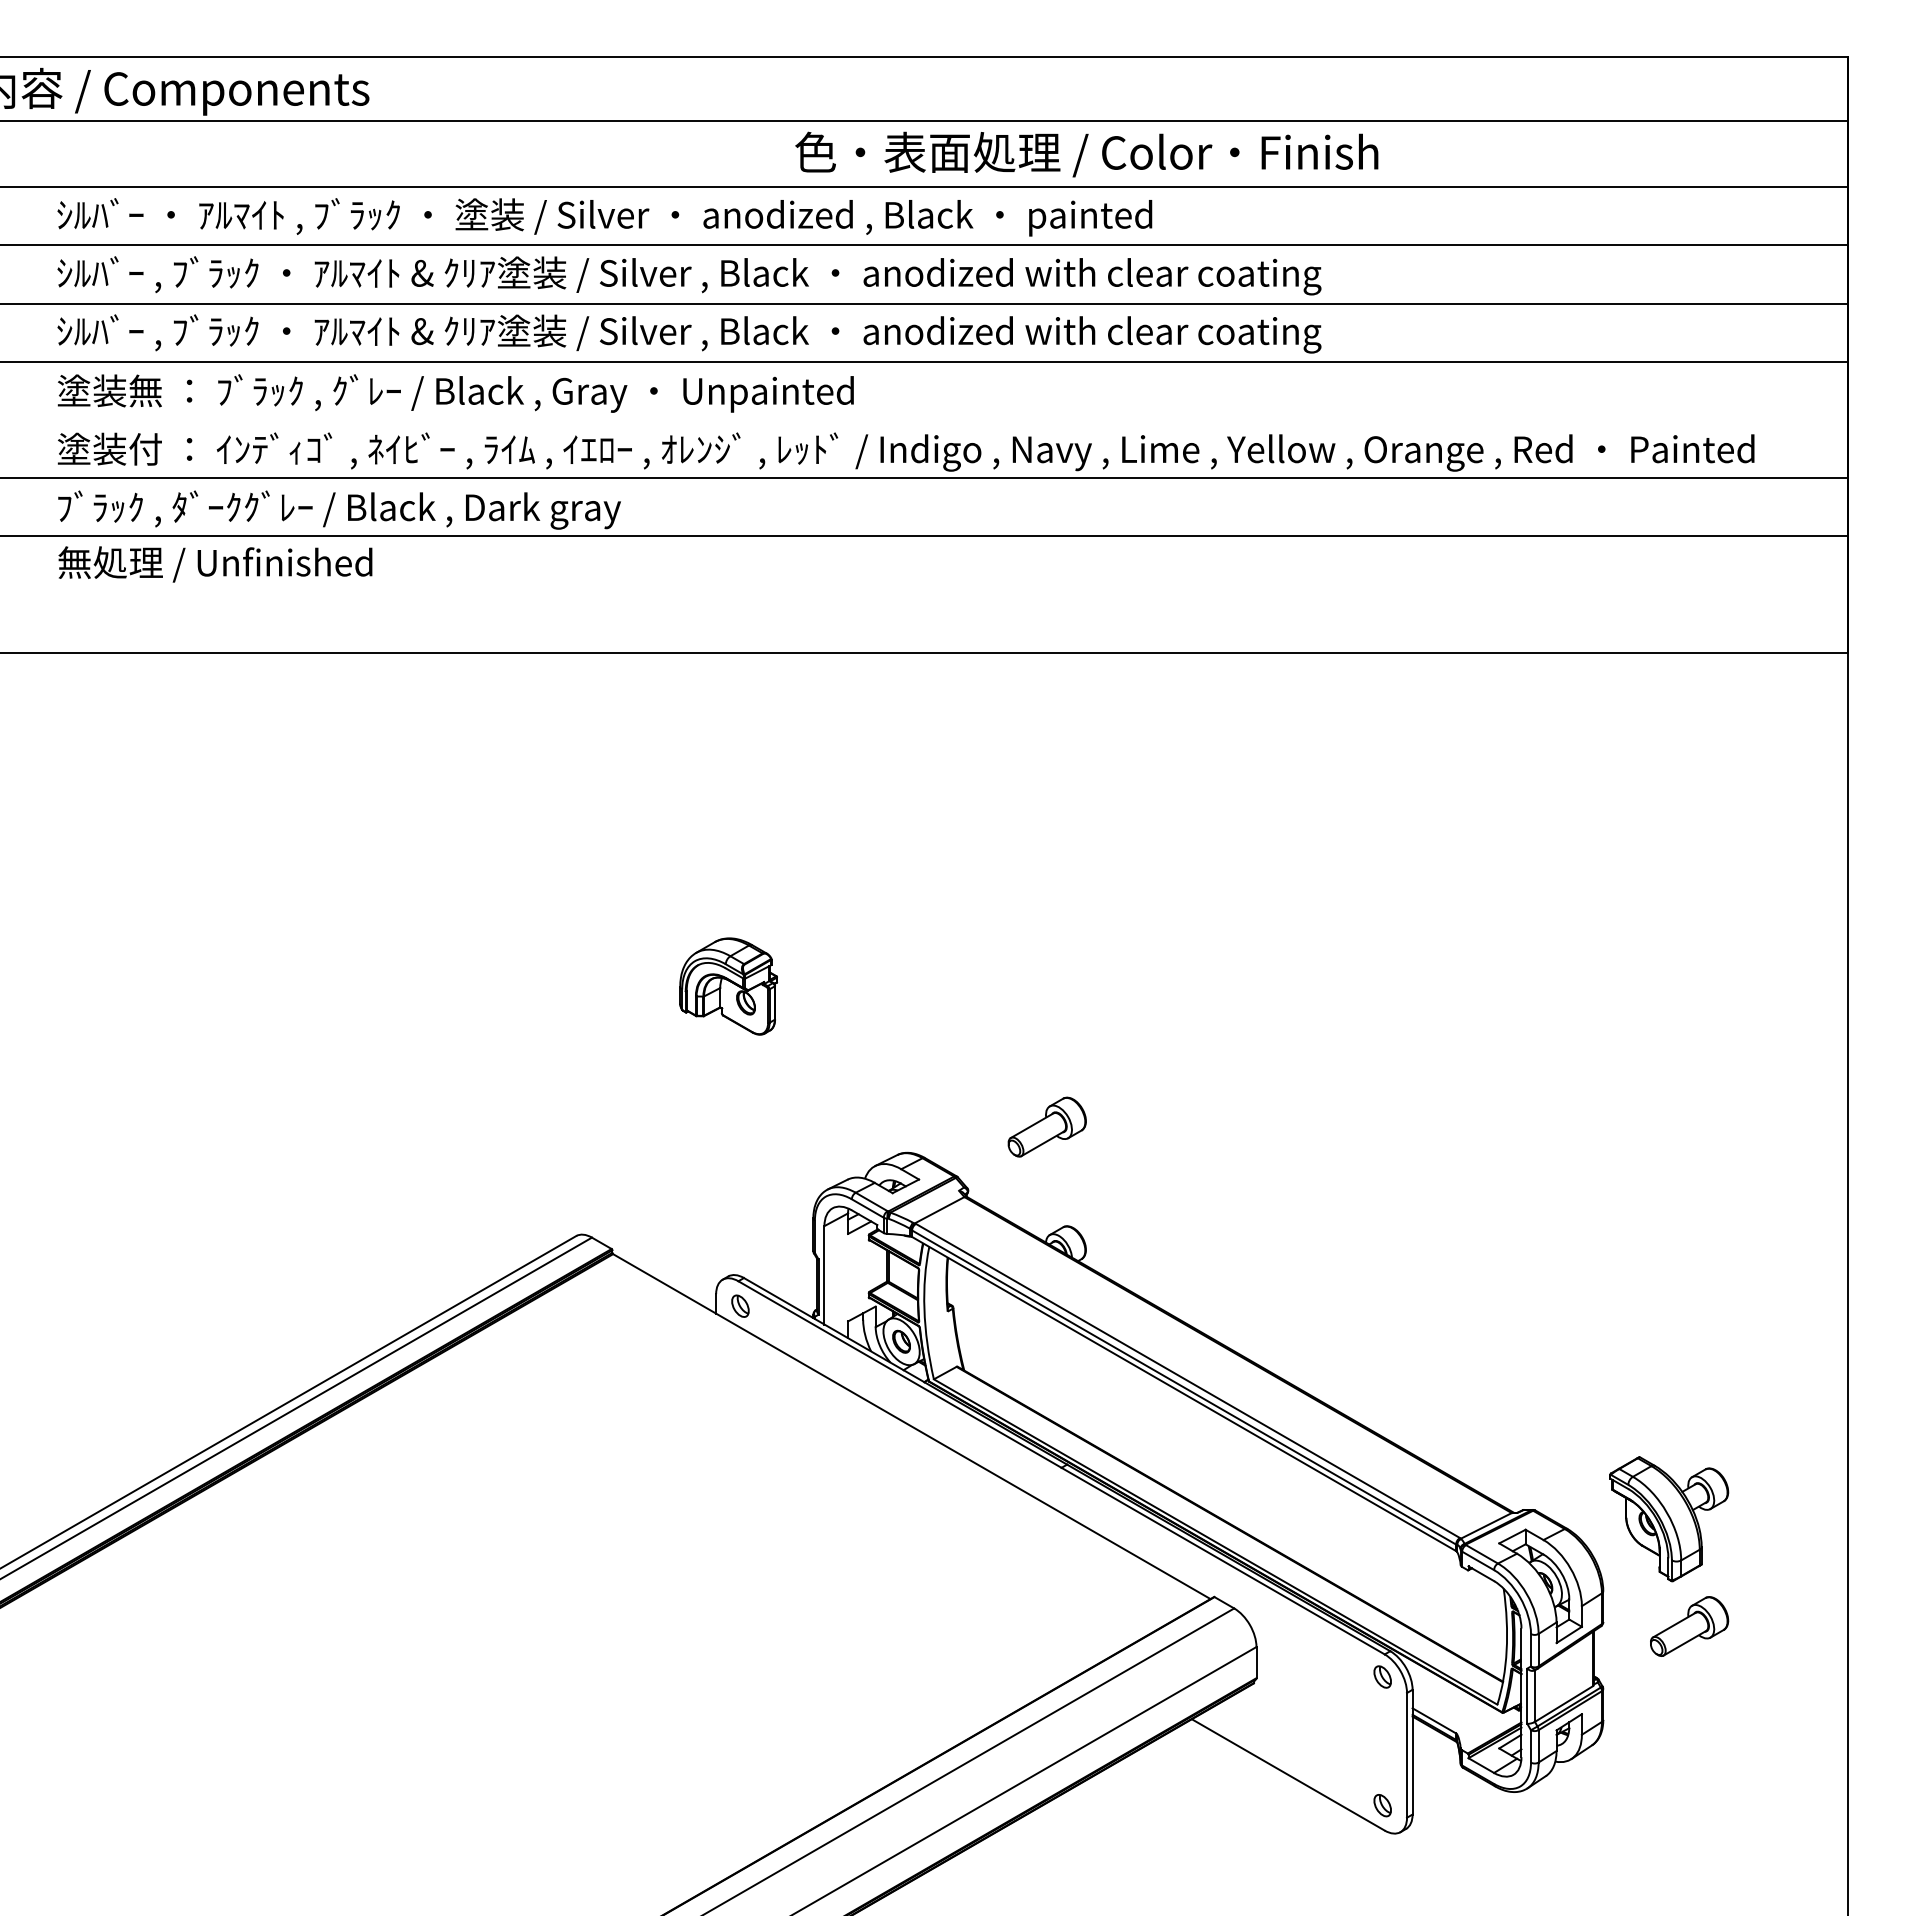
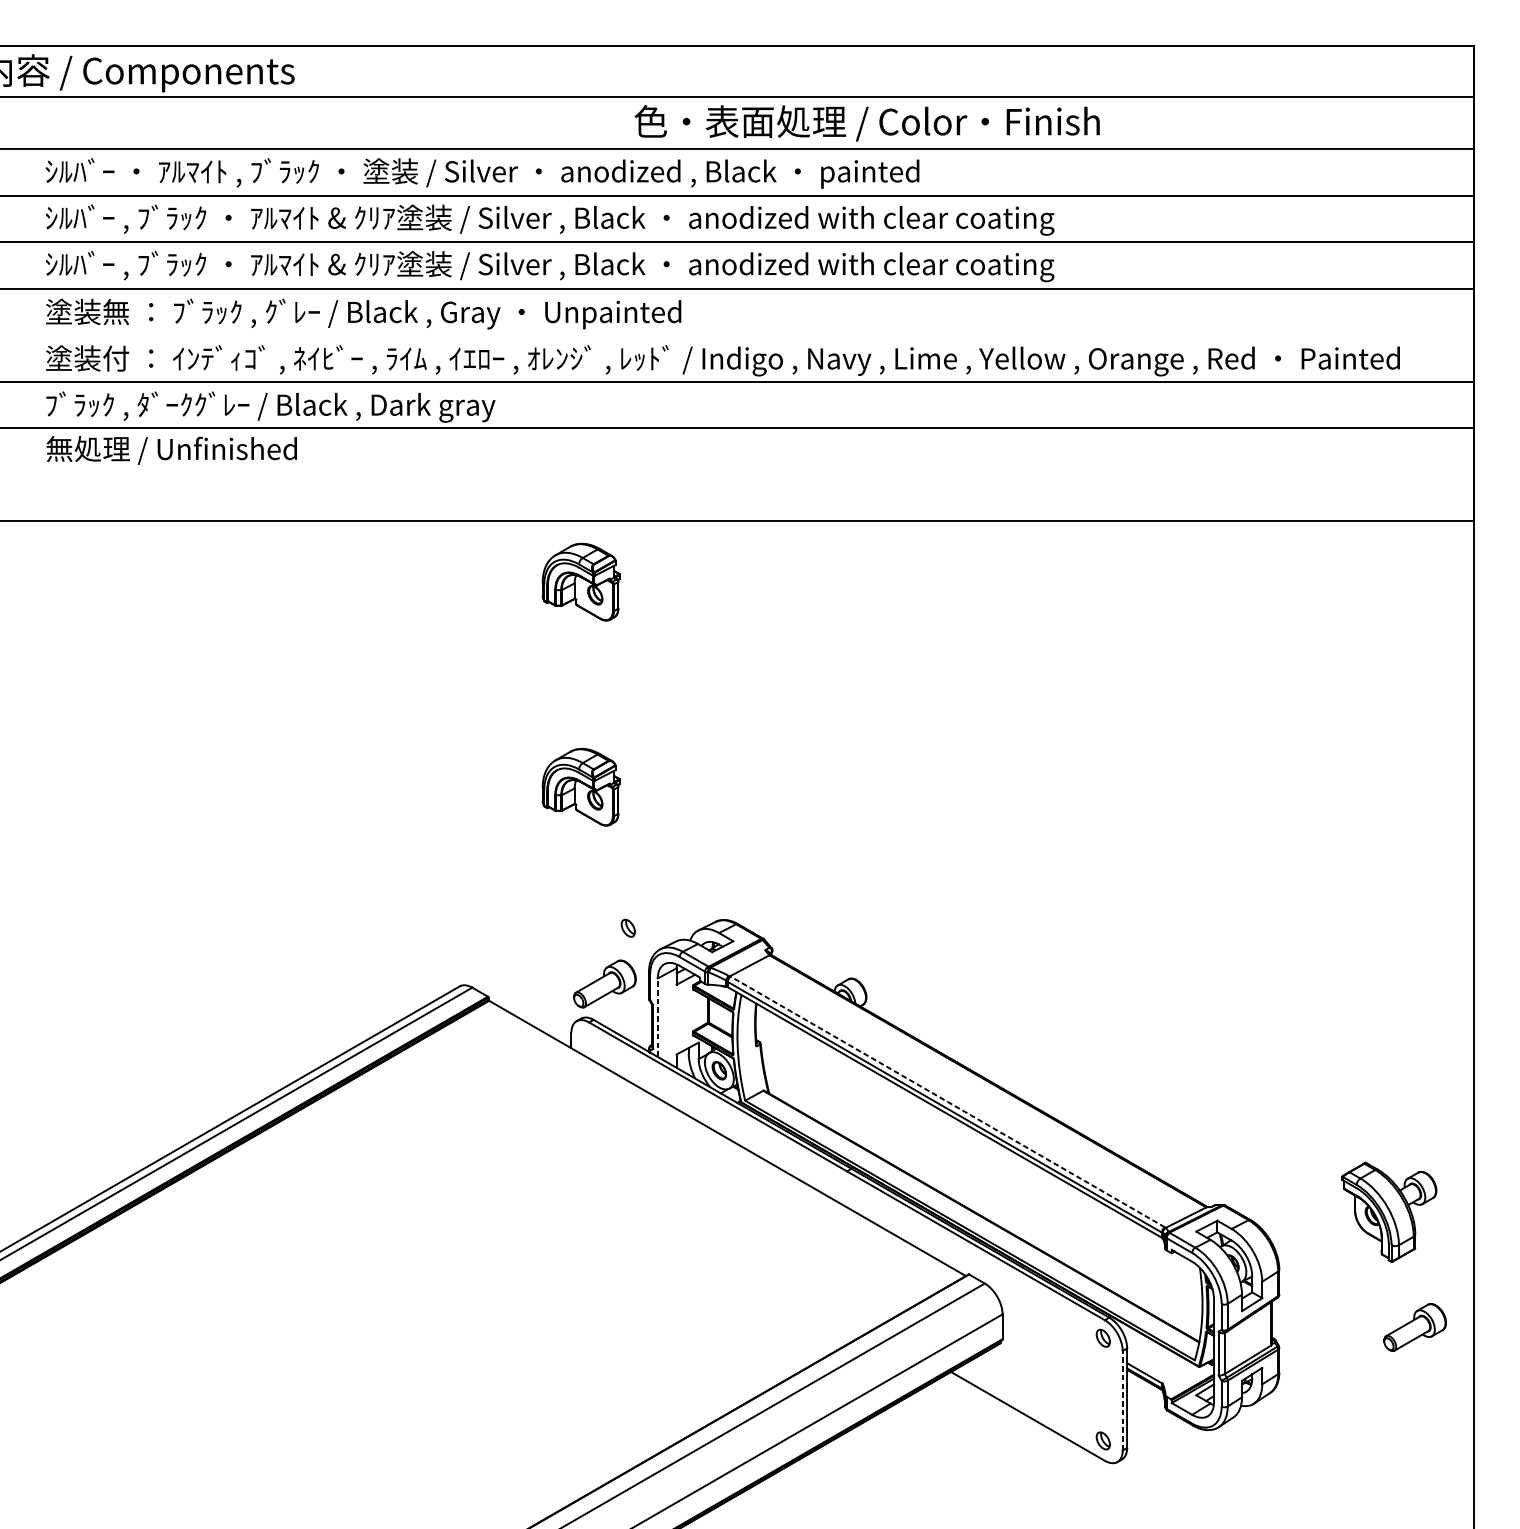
part: (728, 729) -> (581, 582), added
part: (1046, 1126) -> (604, 983), moved
line: (824, 1274) -> (657, 1017), solid -> dashed
part: (740, 1305) -> (628, 927), moved
line: (1187, 1380) -> (947, 1101), solid -> dashed
part: (1669, 1519) -> (1389, 1212), moved
part: (1689, 1626) -> (1415, 1327), moved
line: (1407, 1754) -> (1123, 1400), solid -> dashed

